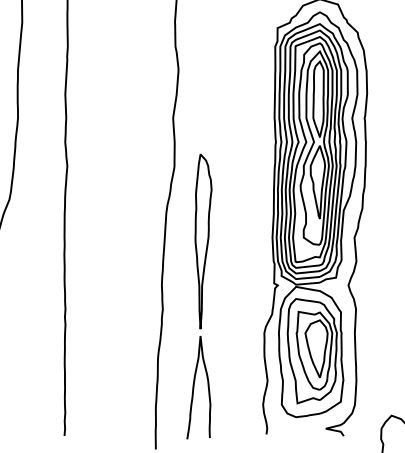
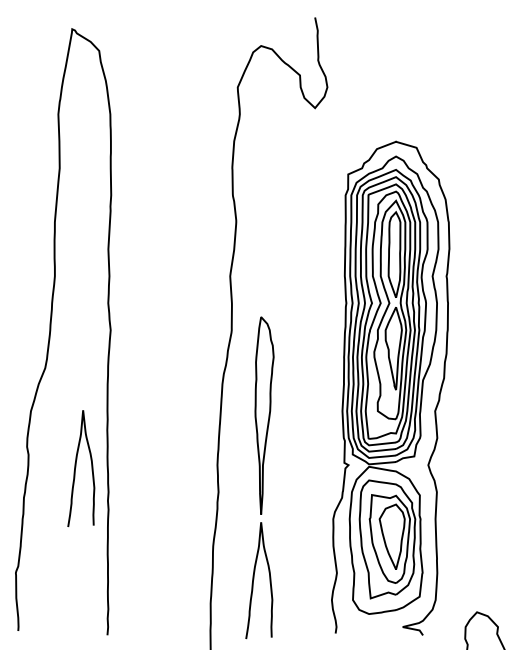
curve: (37, 287) -> (76, 467), added

